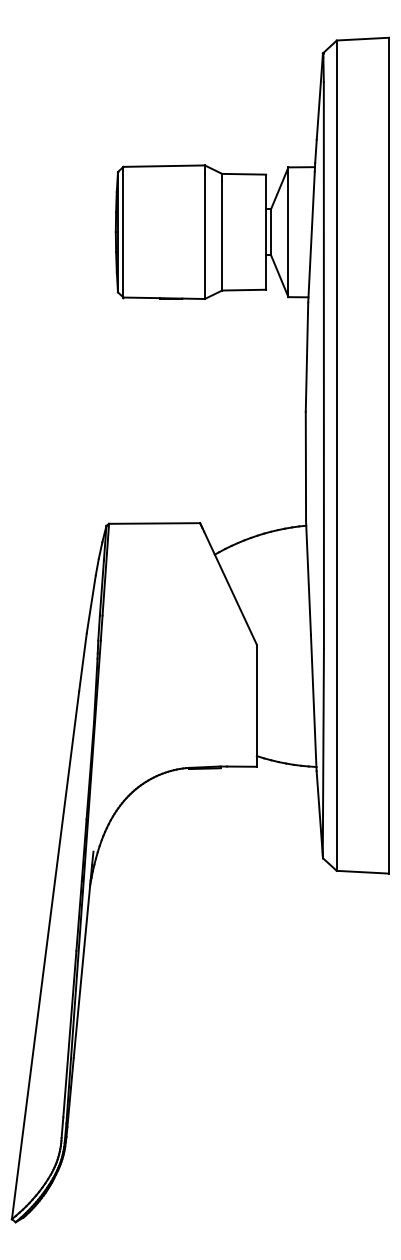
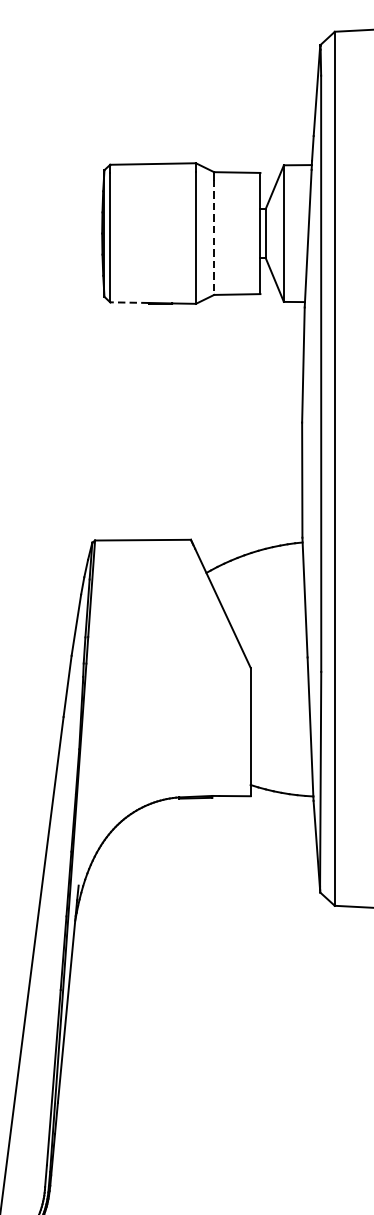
line: (222, 235) -> (214, 237), solid -> dashed
line: (141, 297) -> (129, 302), solid -> dashed

